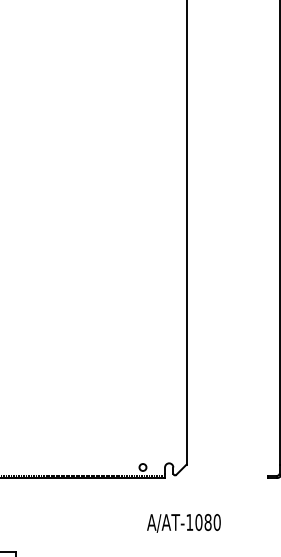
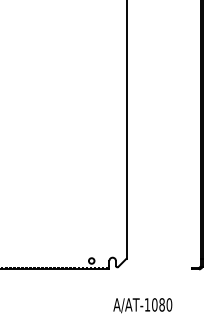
text: (183, 523) -> (142, 305), moved

